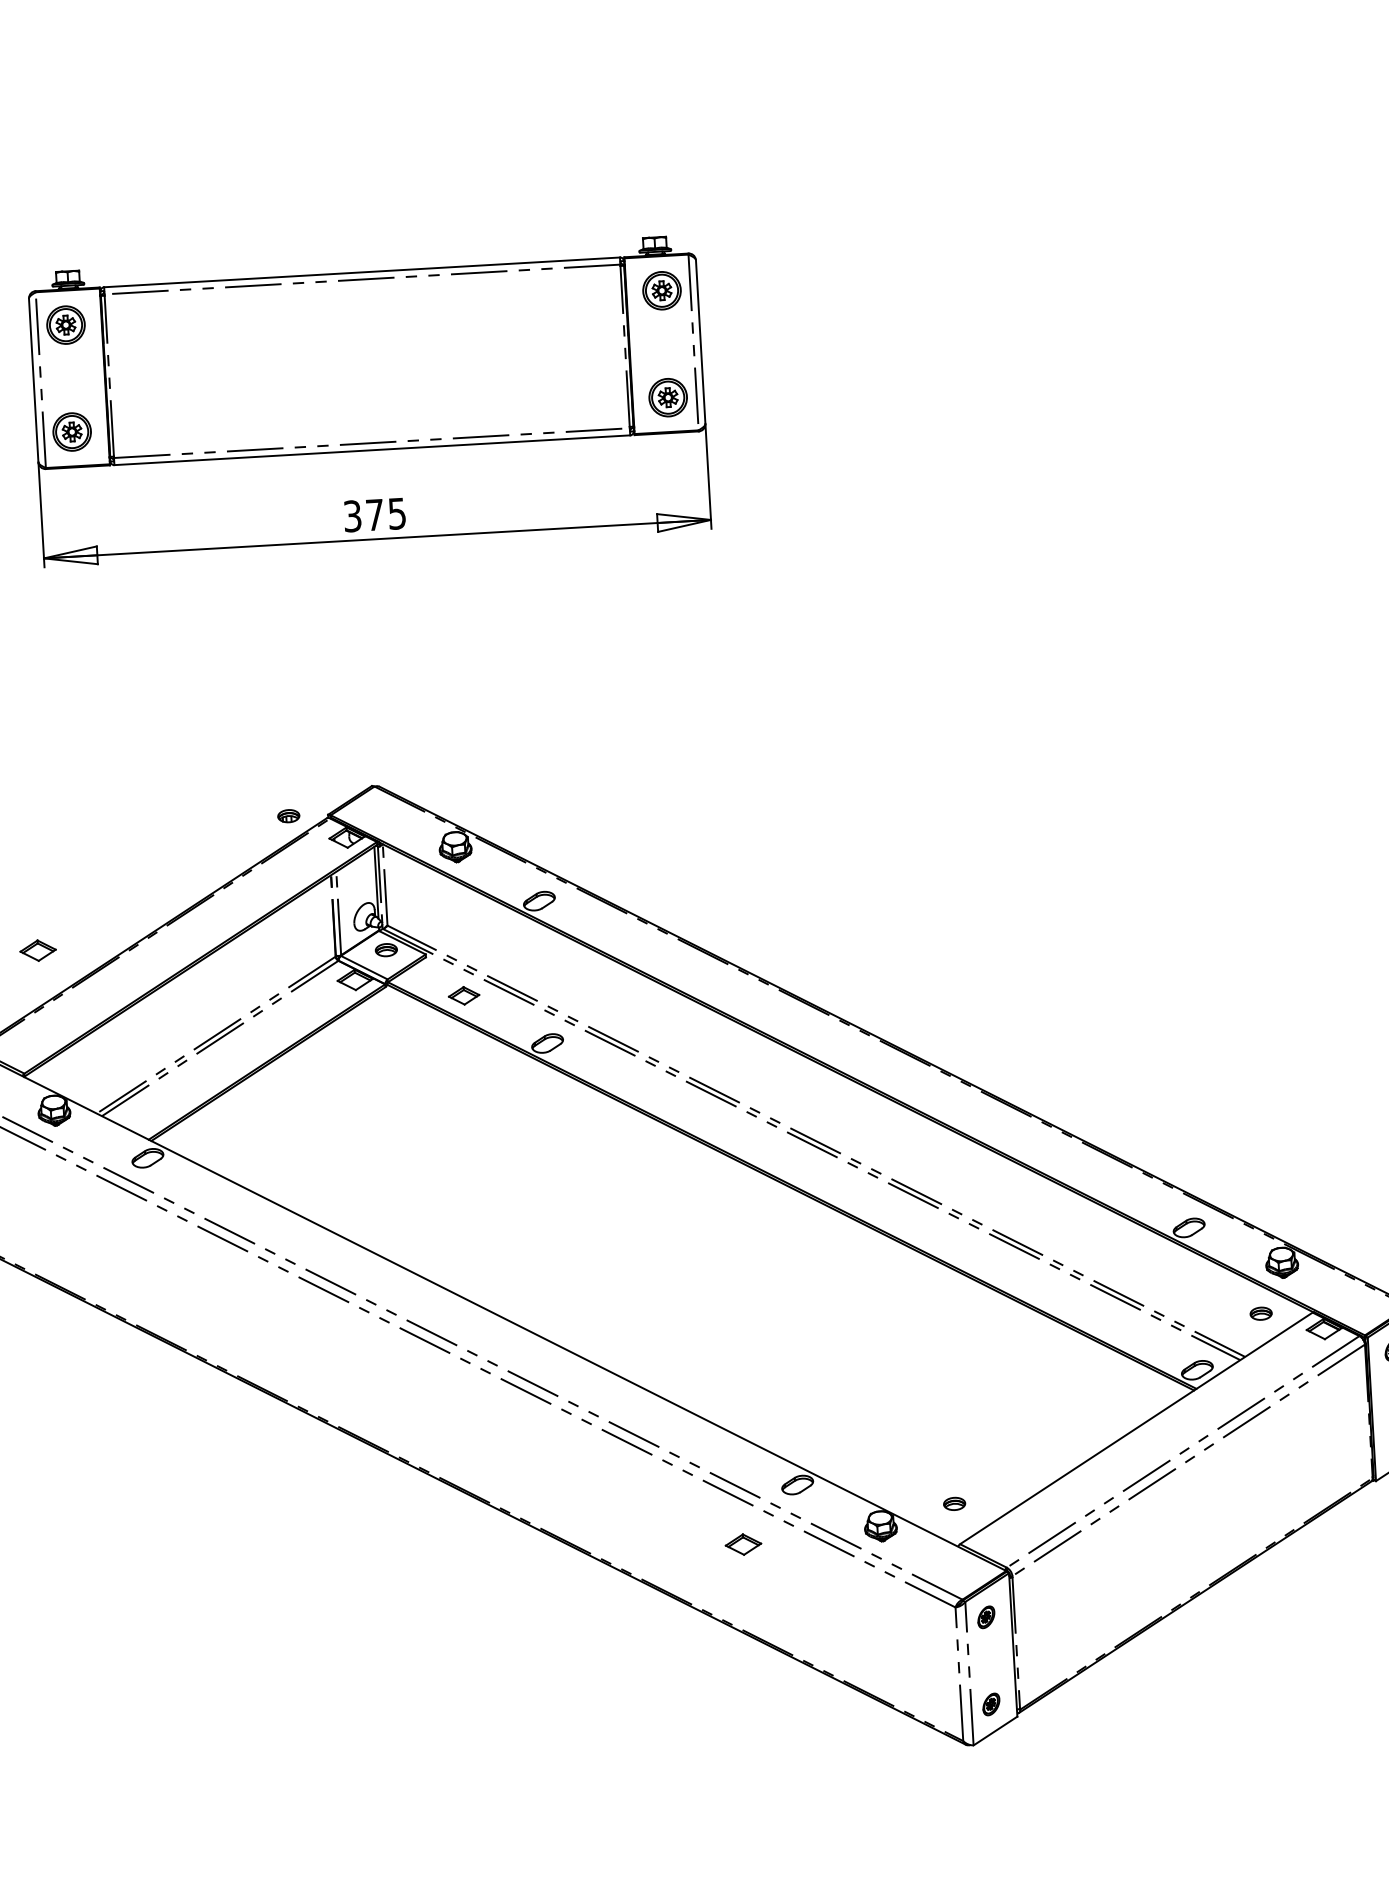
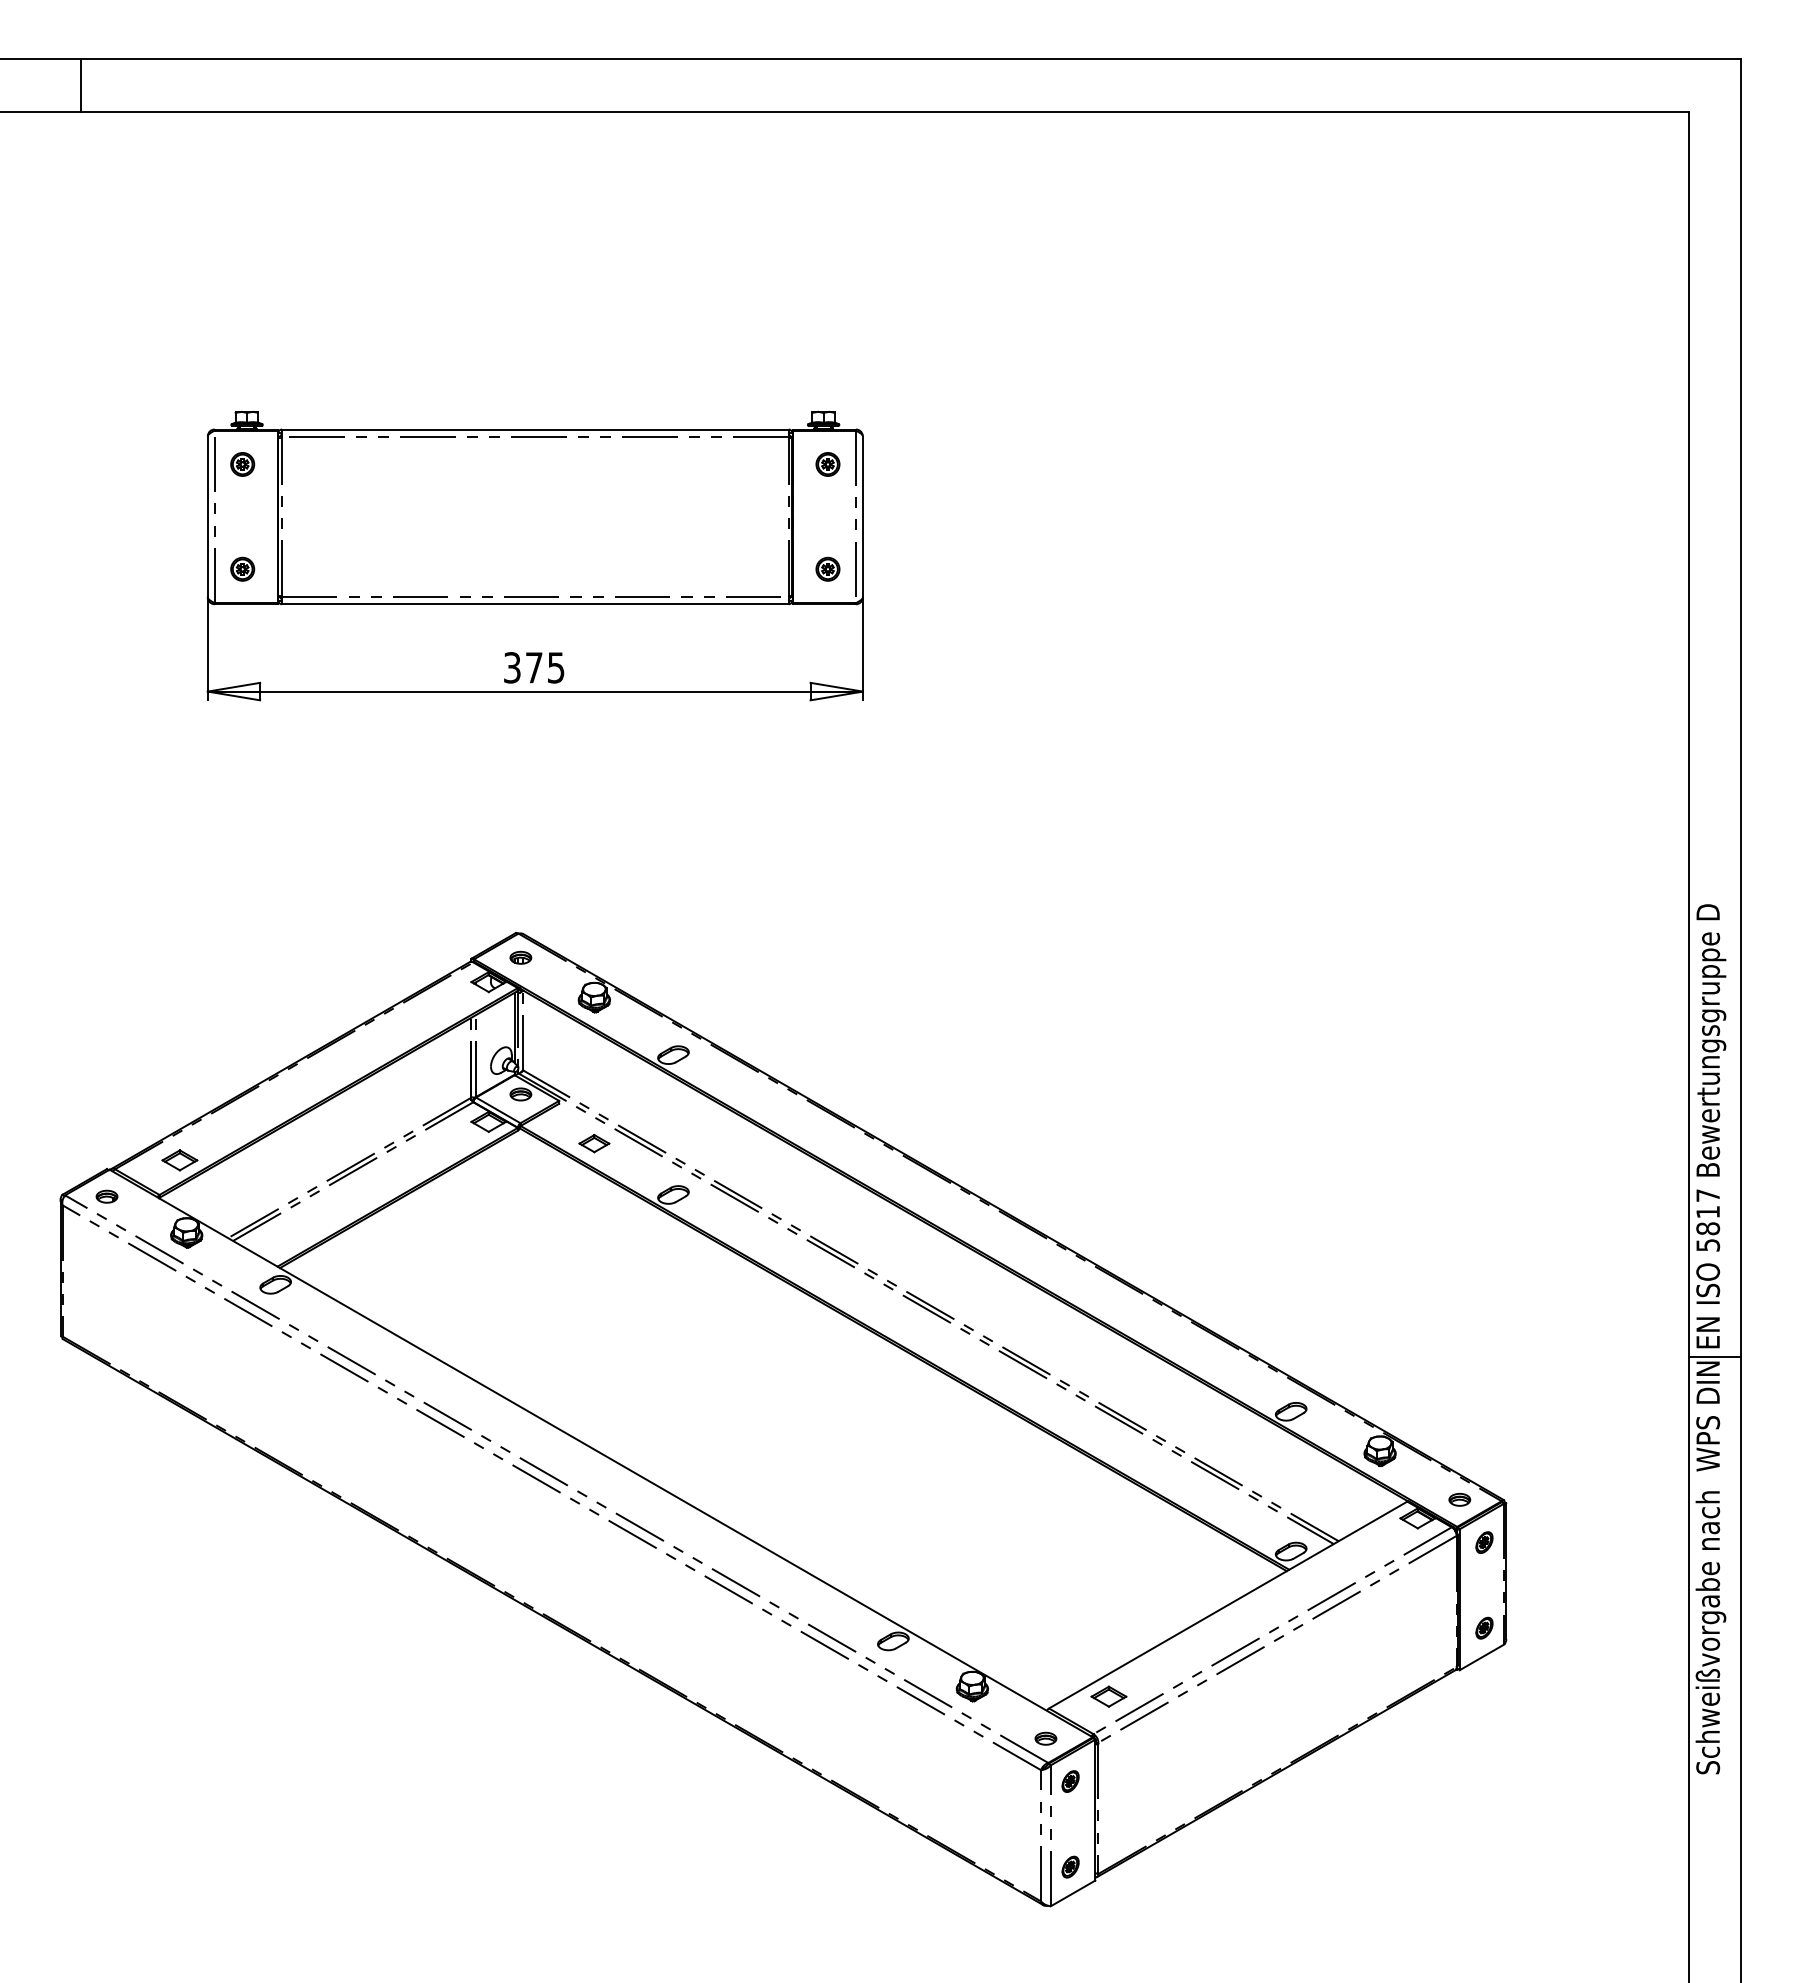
part: (661, 290) -> (827, 464), size x0.62
part: (66, 325) -> (242, 464), size x0.62
part: (667, 396) -> (827, 568), size x0.62
part: (72, 431) -> (242, 568), size x0.62
part: (288, 815) -> (520, 957), moved
part: (37, 950) -> (179, 1160), moved
part: (1260, 1313) -> (1459, 1499), moved
part: (954, 1503) -> (1045, 1738), moved
part: (743, 1544) -> (1108, 1696), moved

